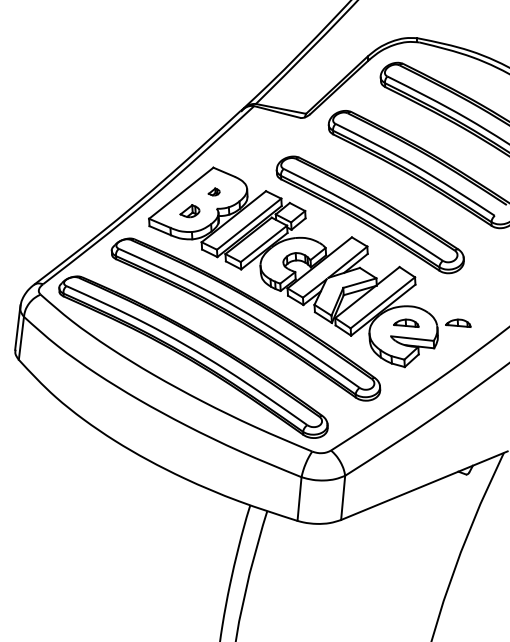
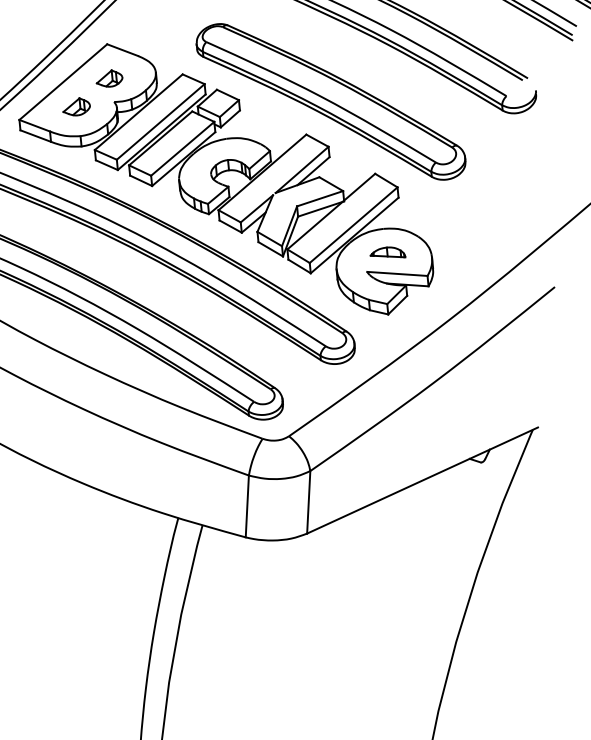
part: (214, 191) -> (110, 77), size x1.67
part: (458, 322) -> (461, 248), removed

